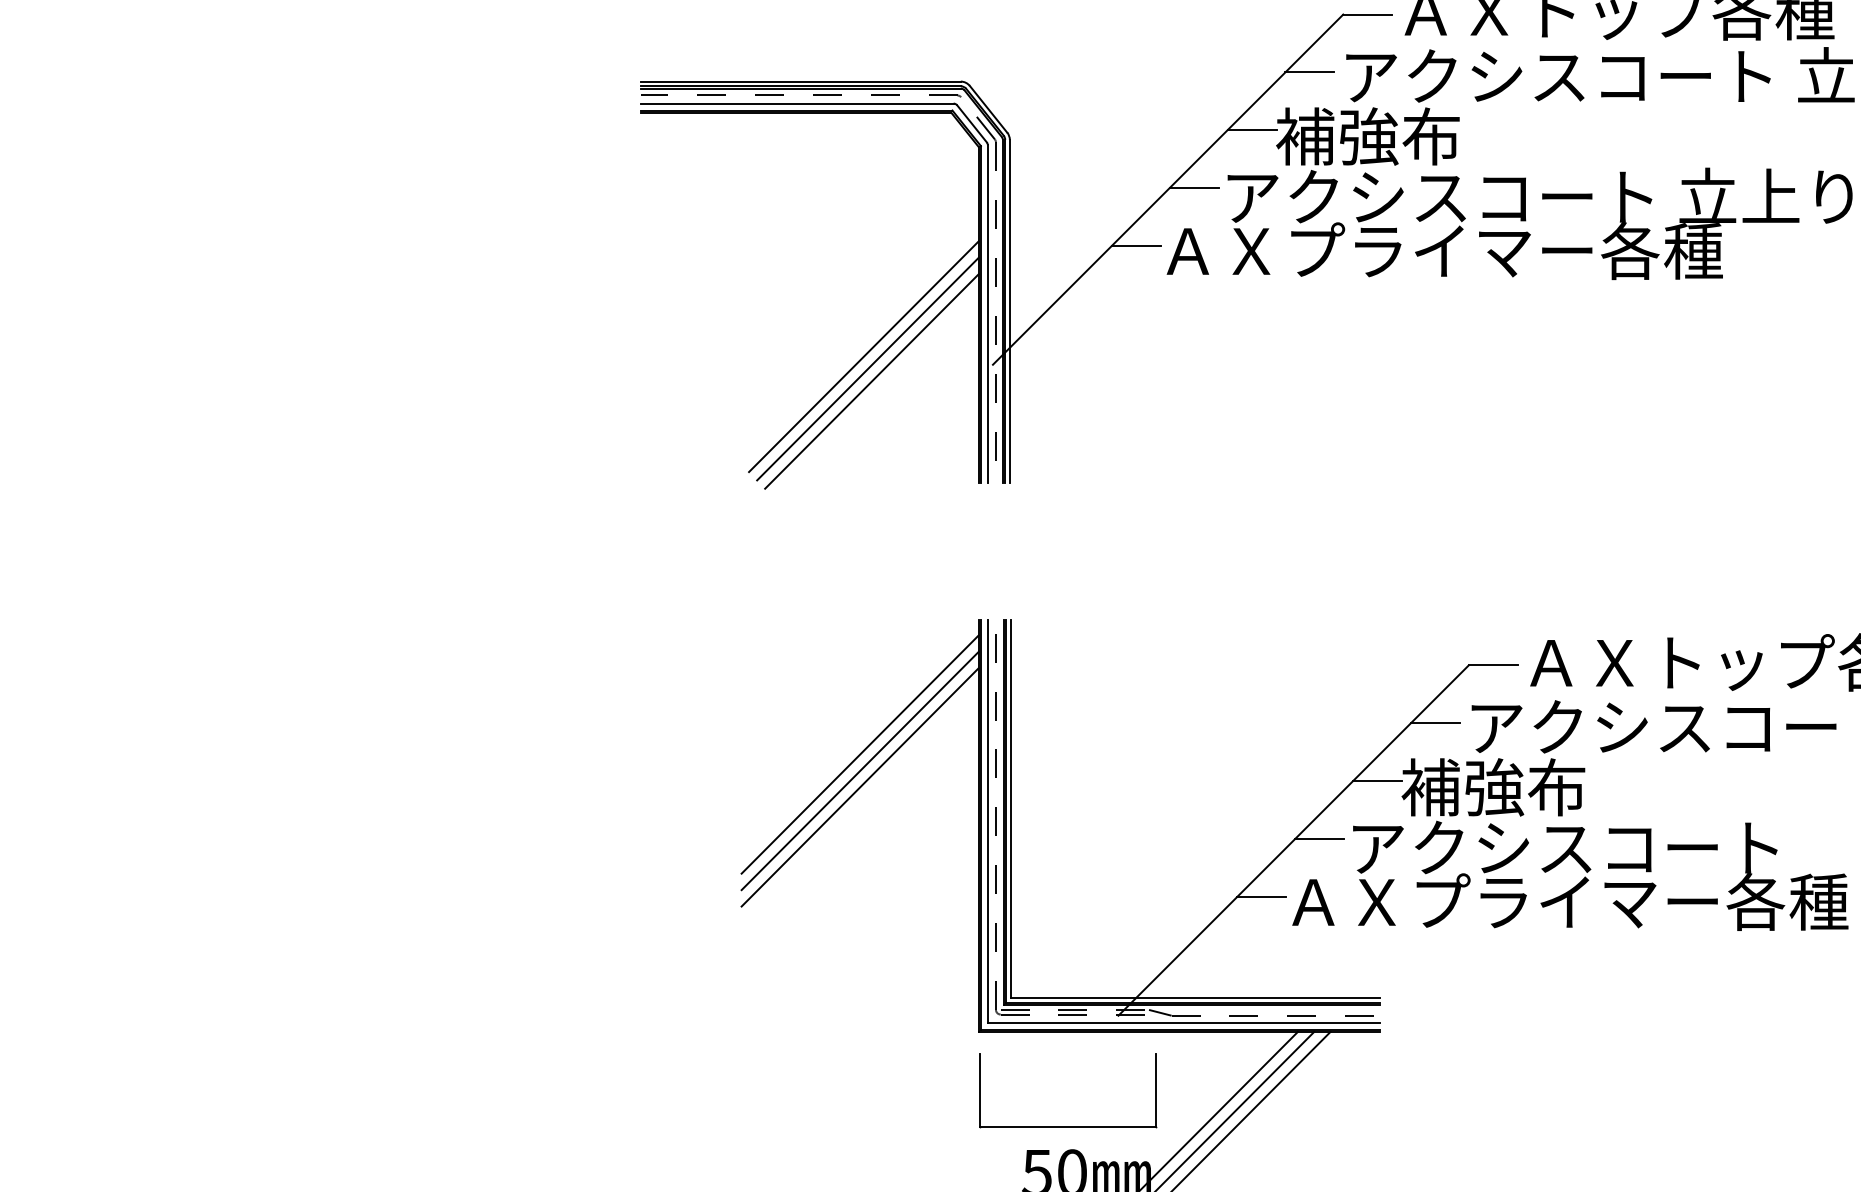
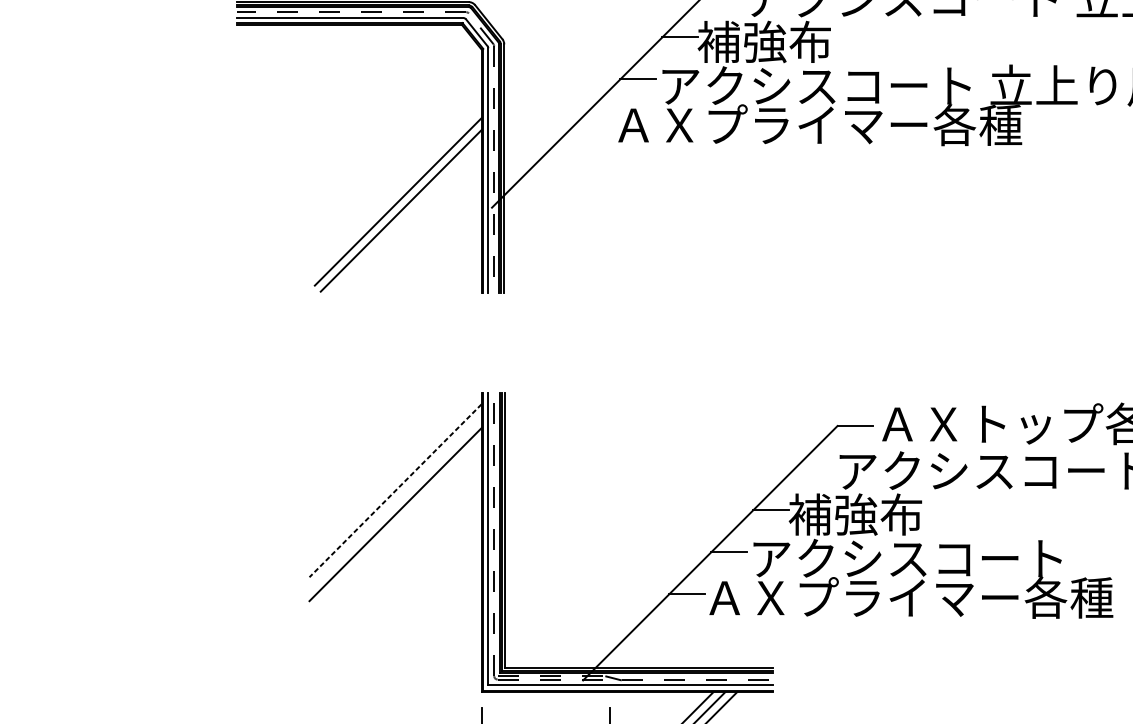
line: (1135, 246) -> (595, 121), removed
line: (871, 381) -> (403, 219), removed
line: (1434, 723) -> (812, 468), removed
line: (860, 754) -> (395, 490), solid -> dashed
line: (859, 770) -> (395, 502), removed

